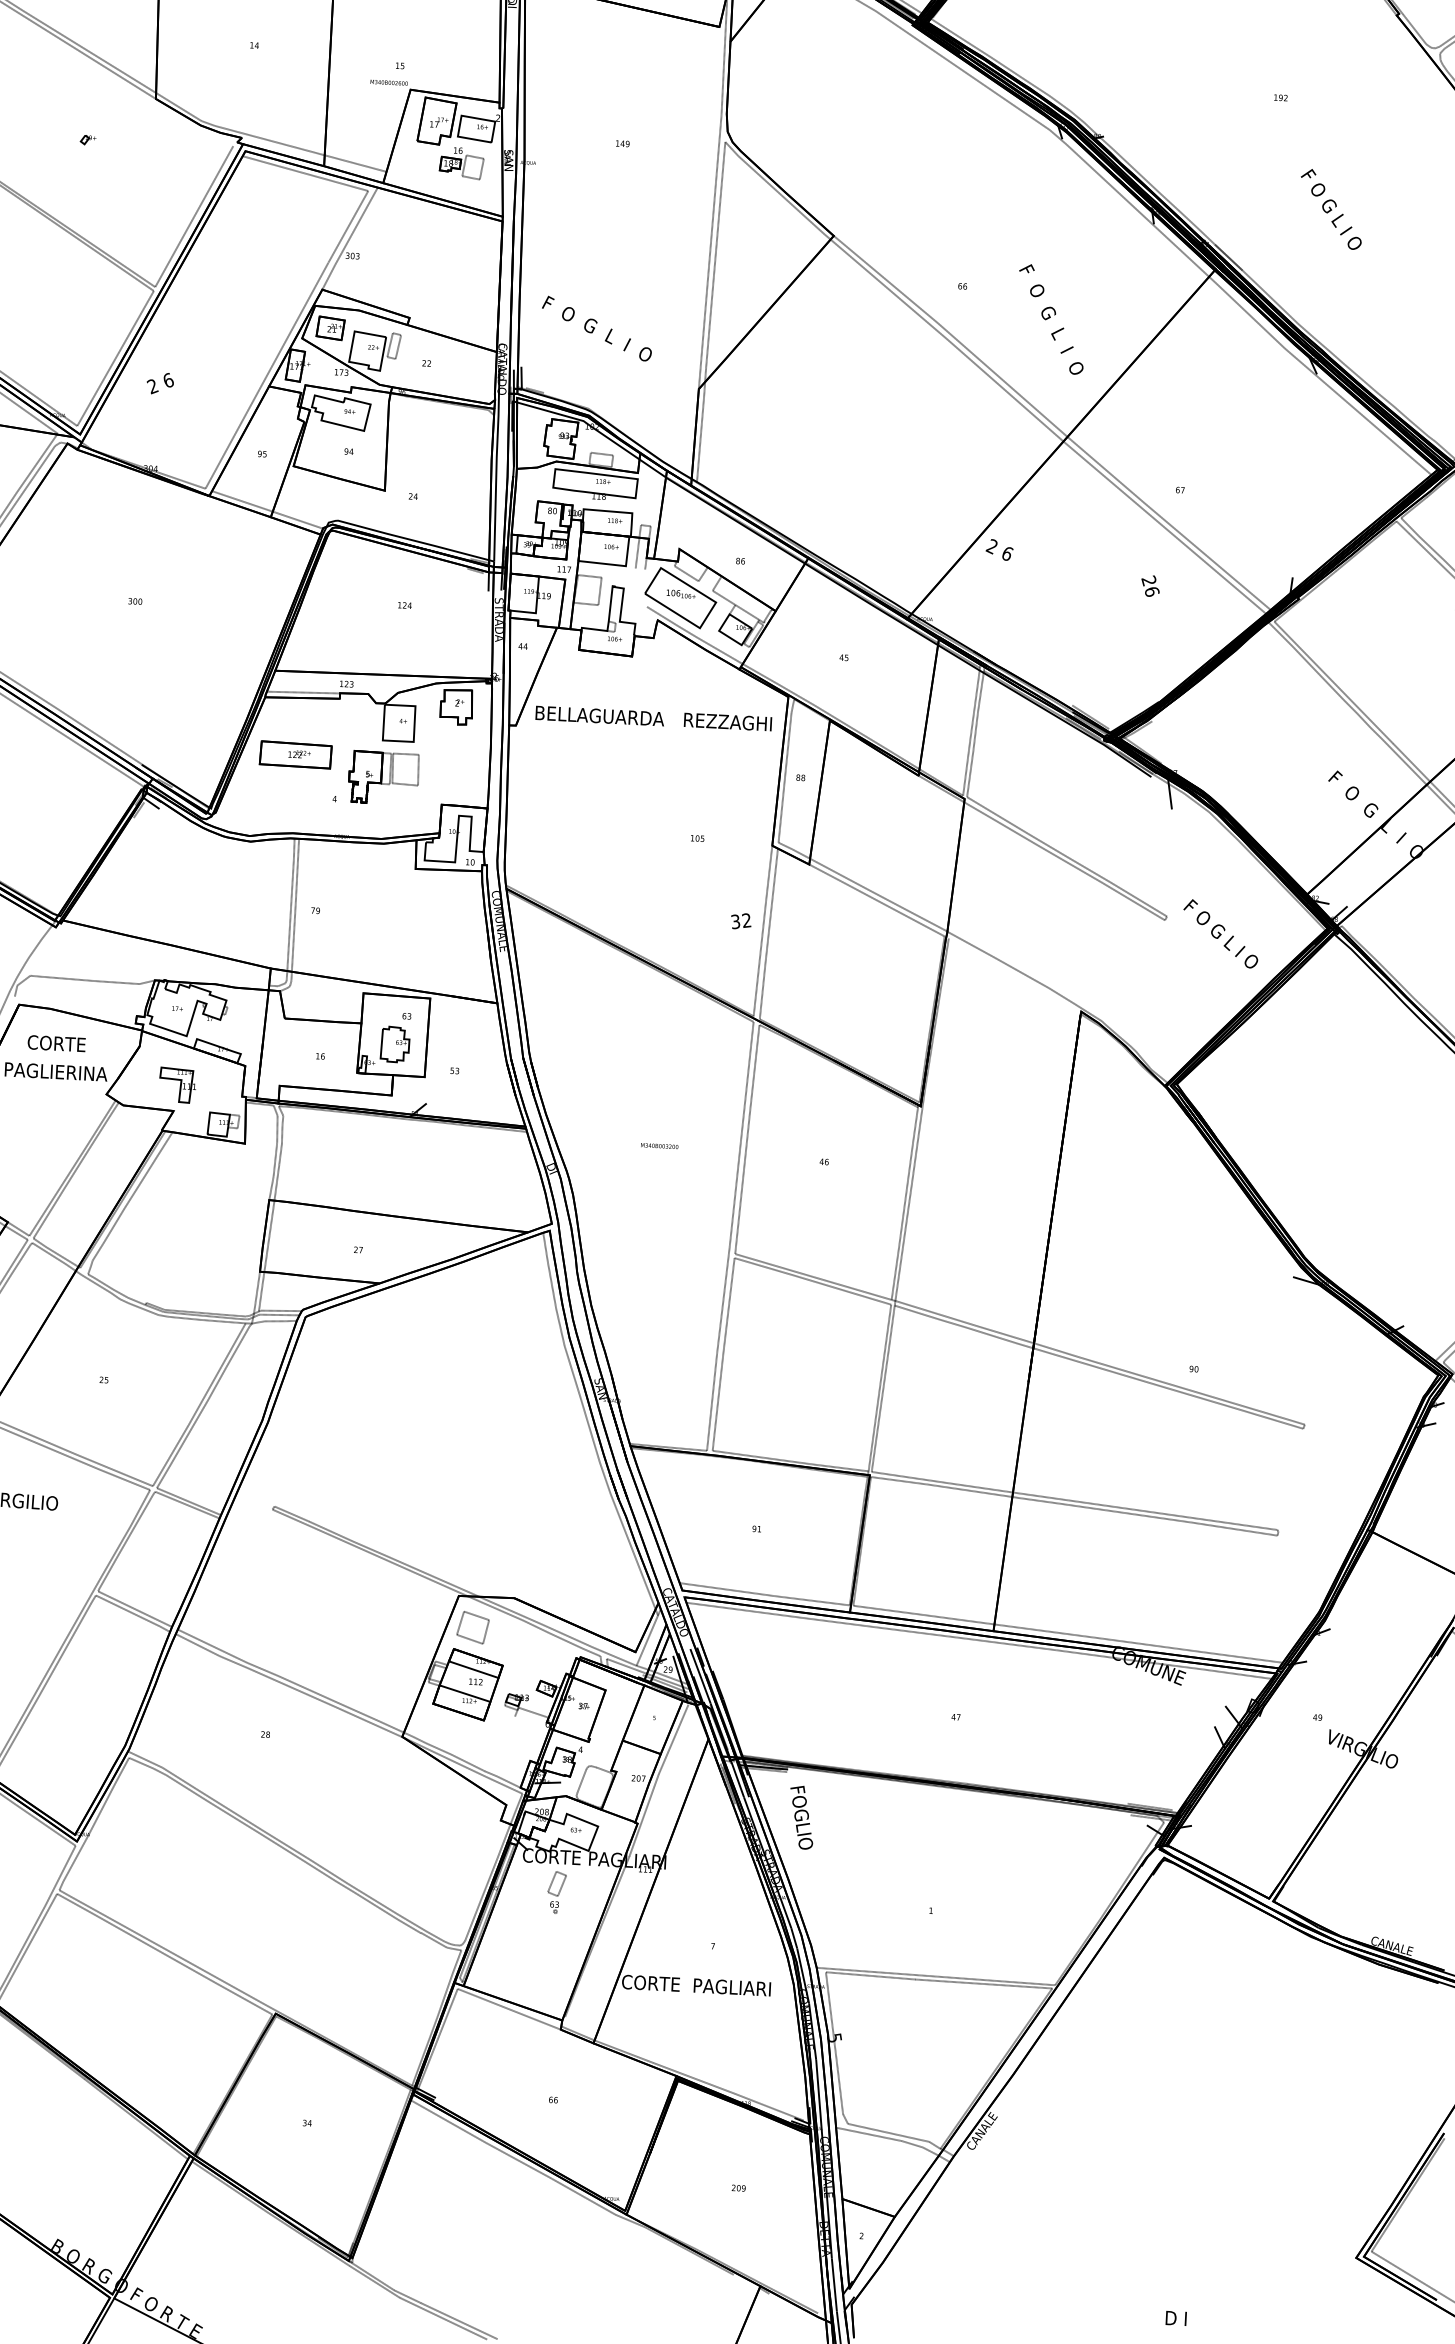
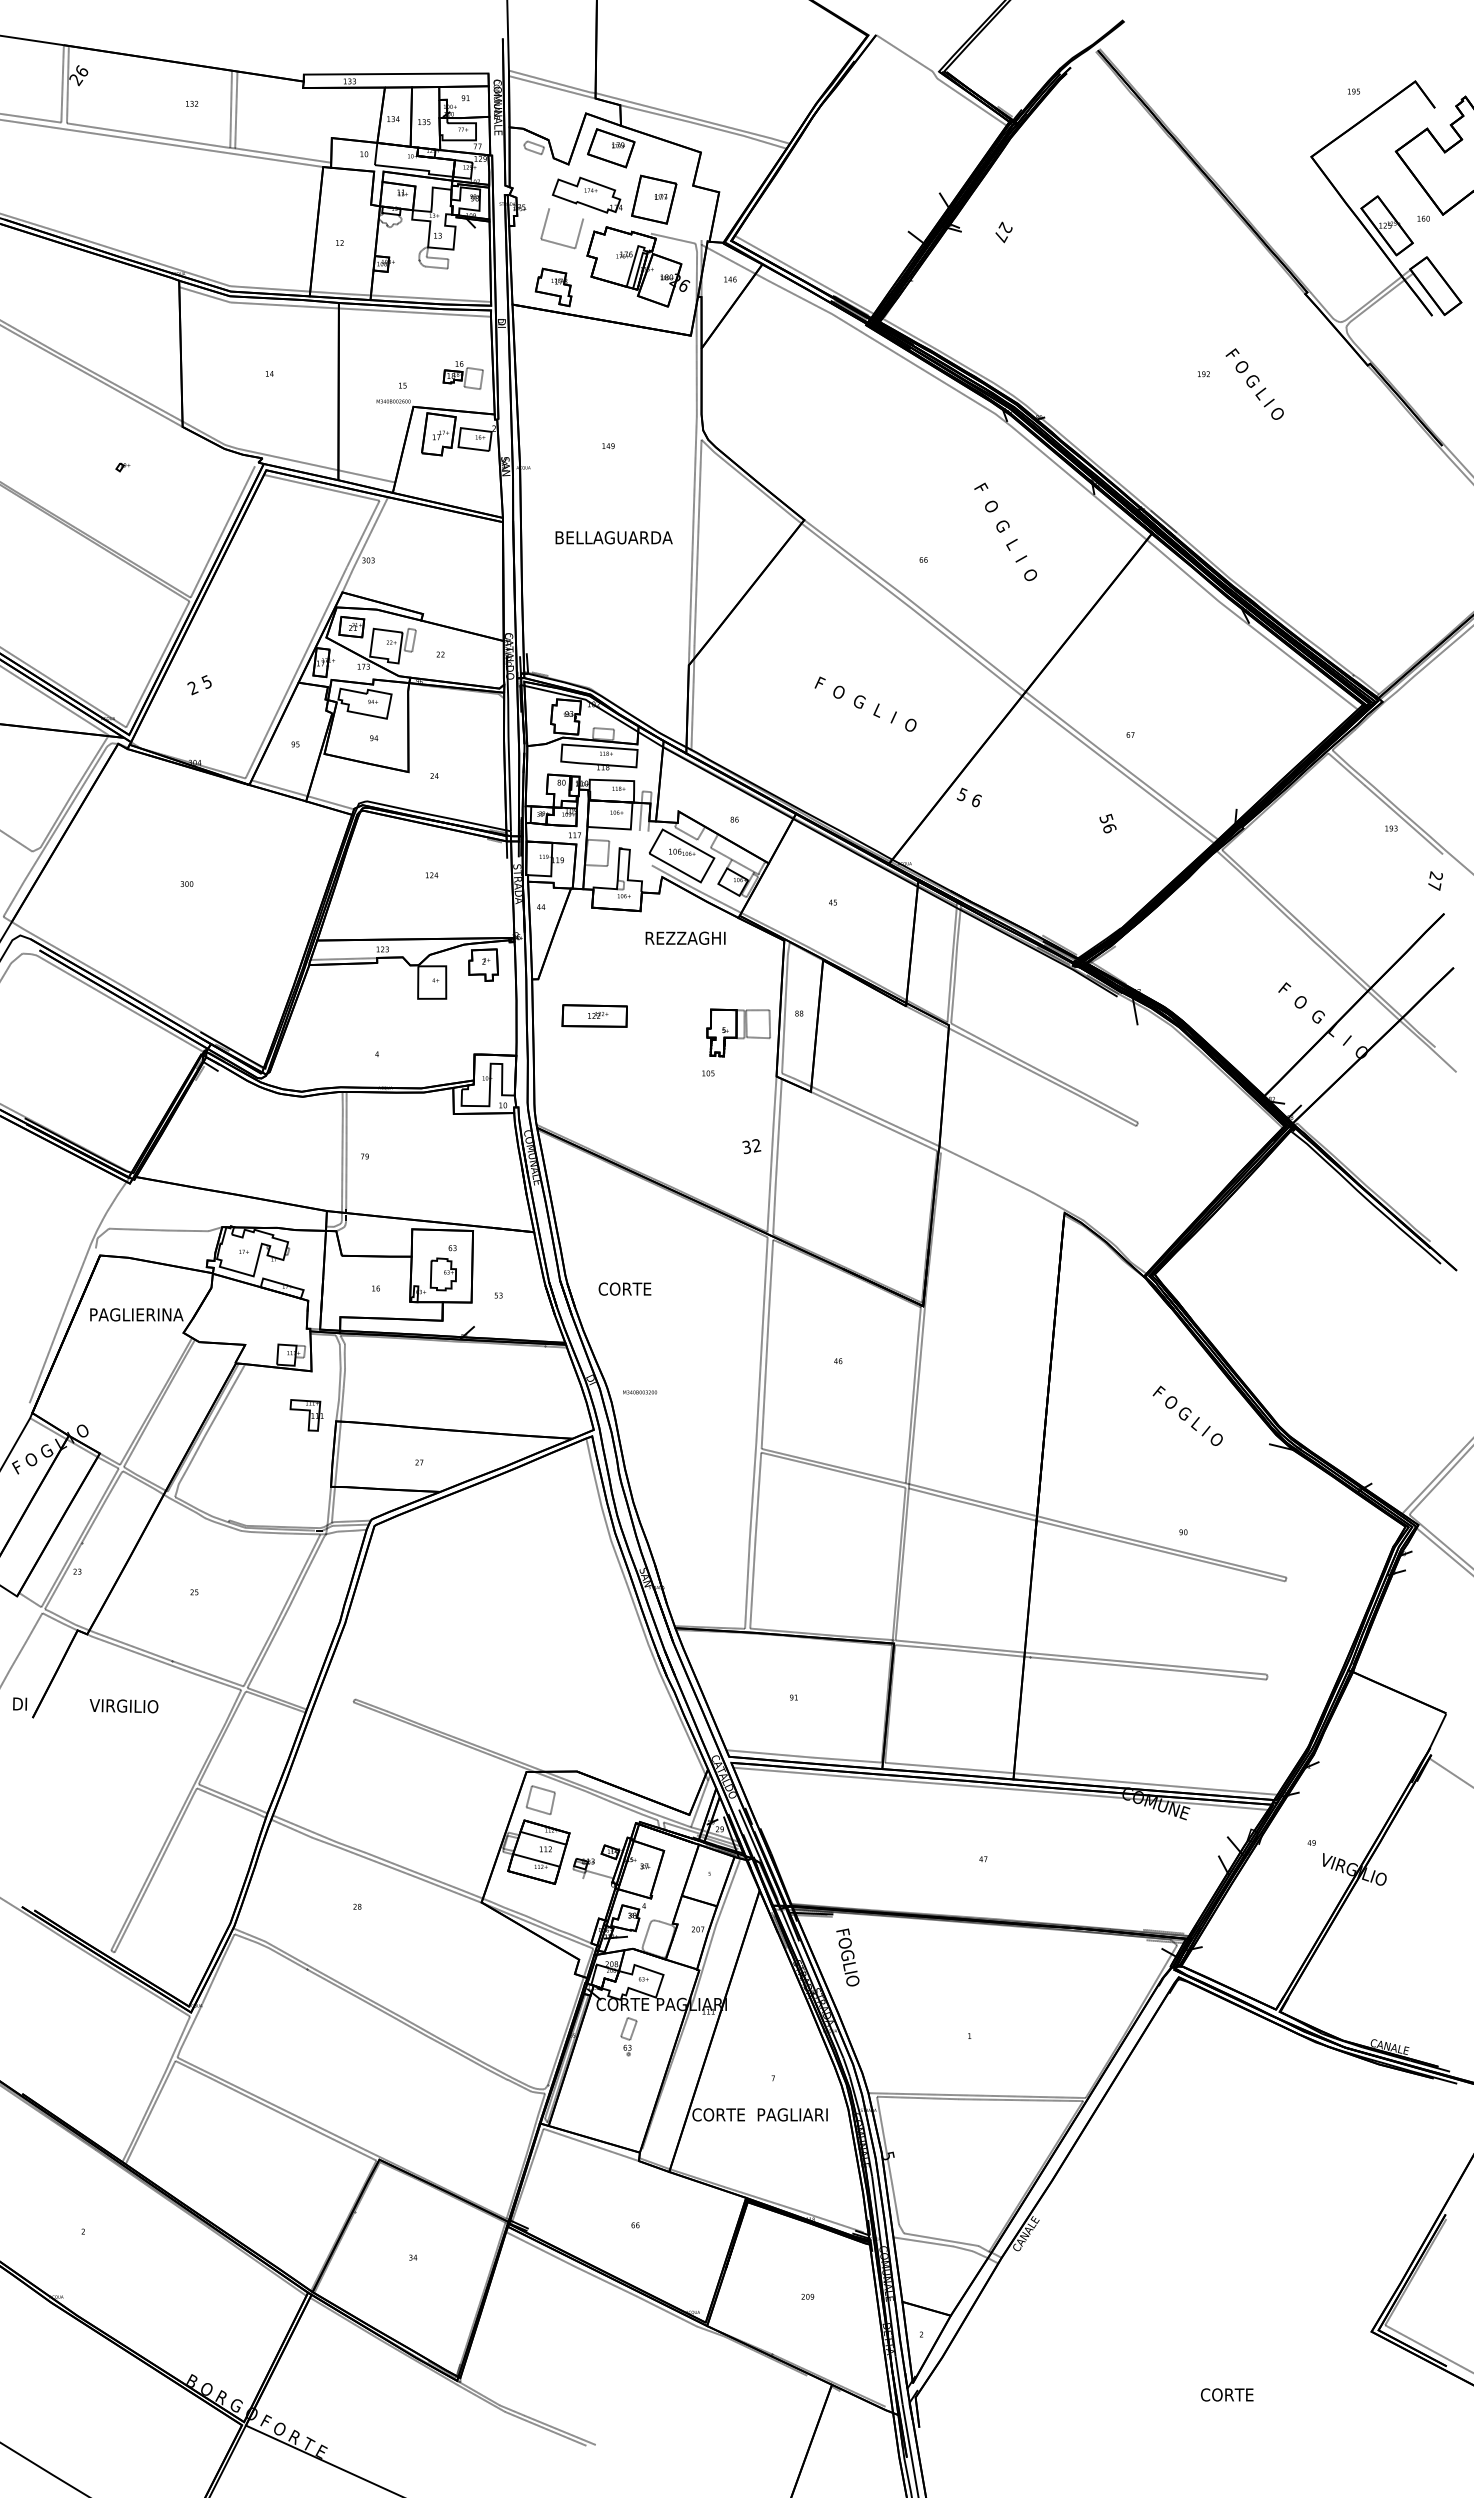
part: (460, 163) -> (462, 375), moved
text: (1331, 208) -> (1254, 383), moved
text: (1051, 318) -> (1005, 531), moved
text: (596, 327) -> (865, 703), moved
text: (168, 379) -> (206, 681), 6 -> 5
text: (991, 546) -> (961, 794), 2 -> 5
text: (1149, 580) -> (1106, 818), 26 -> 56
text: (599, 715) -> (613, 537), moved
text: (727, 721) -> (685, 937), moved
part: (295, 754) -> (594, 1015), moved
part: (383, 777) -> (738, 1032), moved
text: (1220, 933) -> (1187, 1415), moved
text: (56, 1042) -> (624, 1288), moved
part: (177, 1085) -> (306, 1415), moved
text: (660, 1146) -> (640, 1392), moved
text: (1194, 2318) -> (1227, 2394), D I -> CORTE

